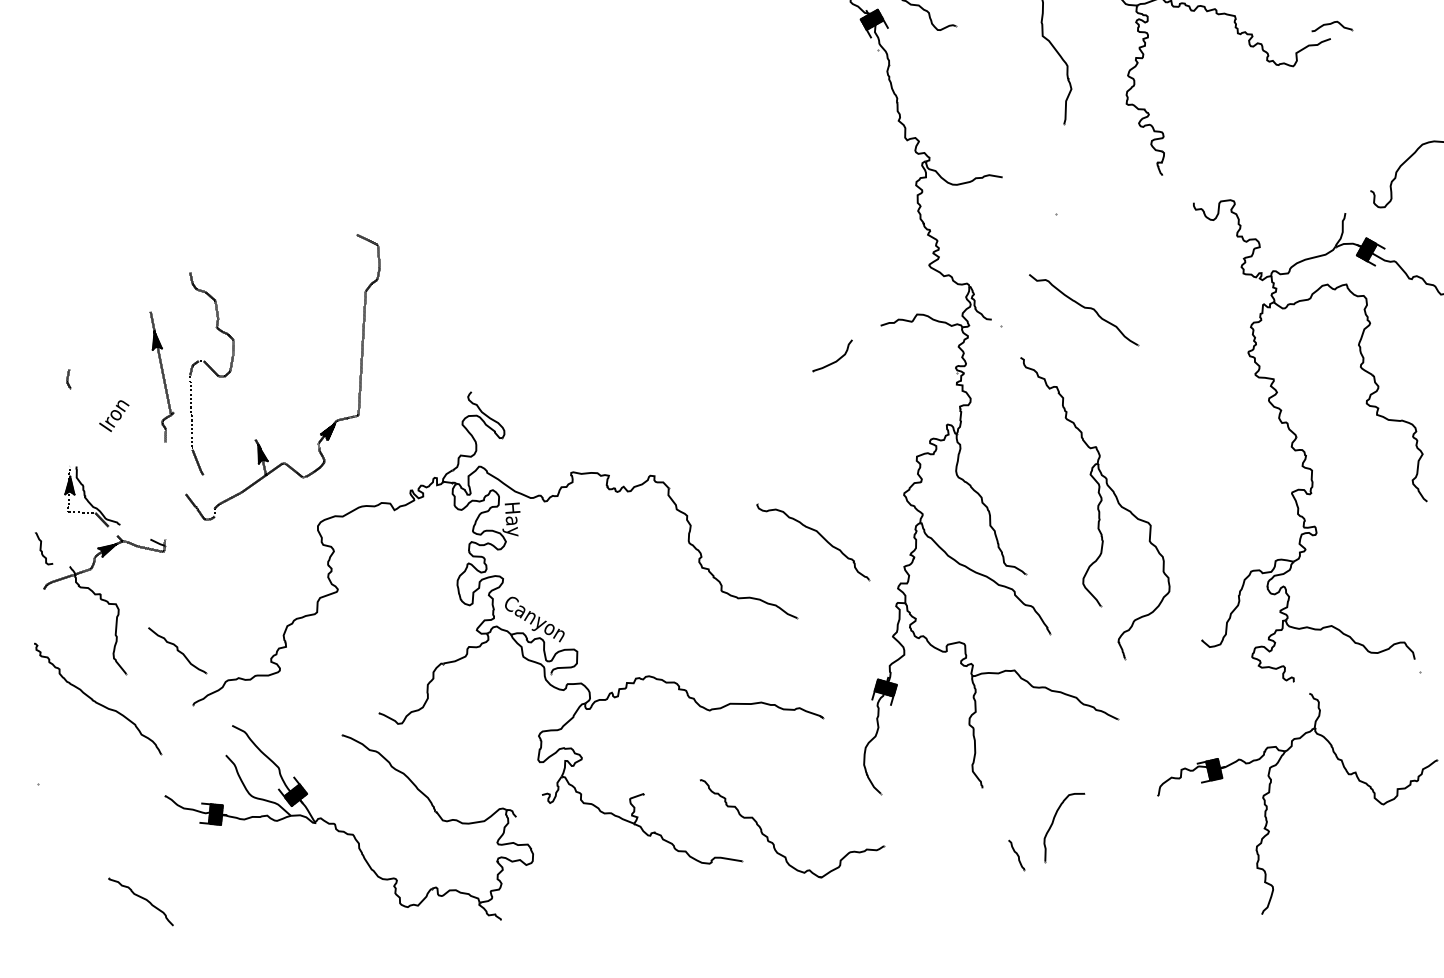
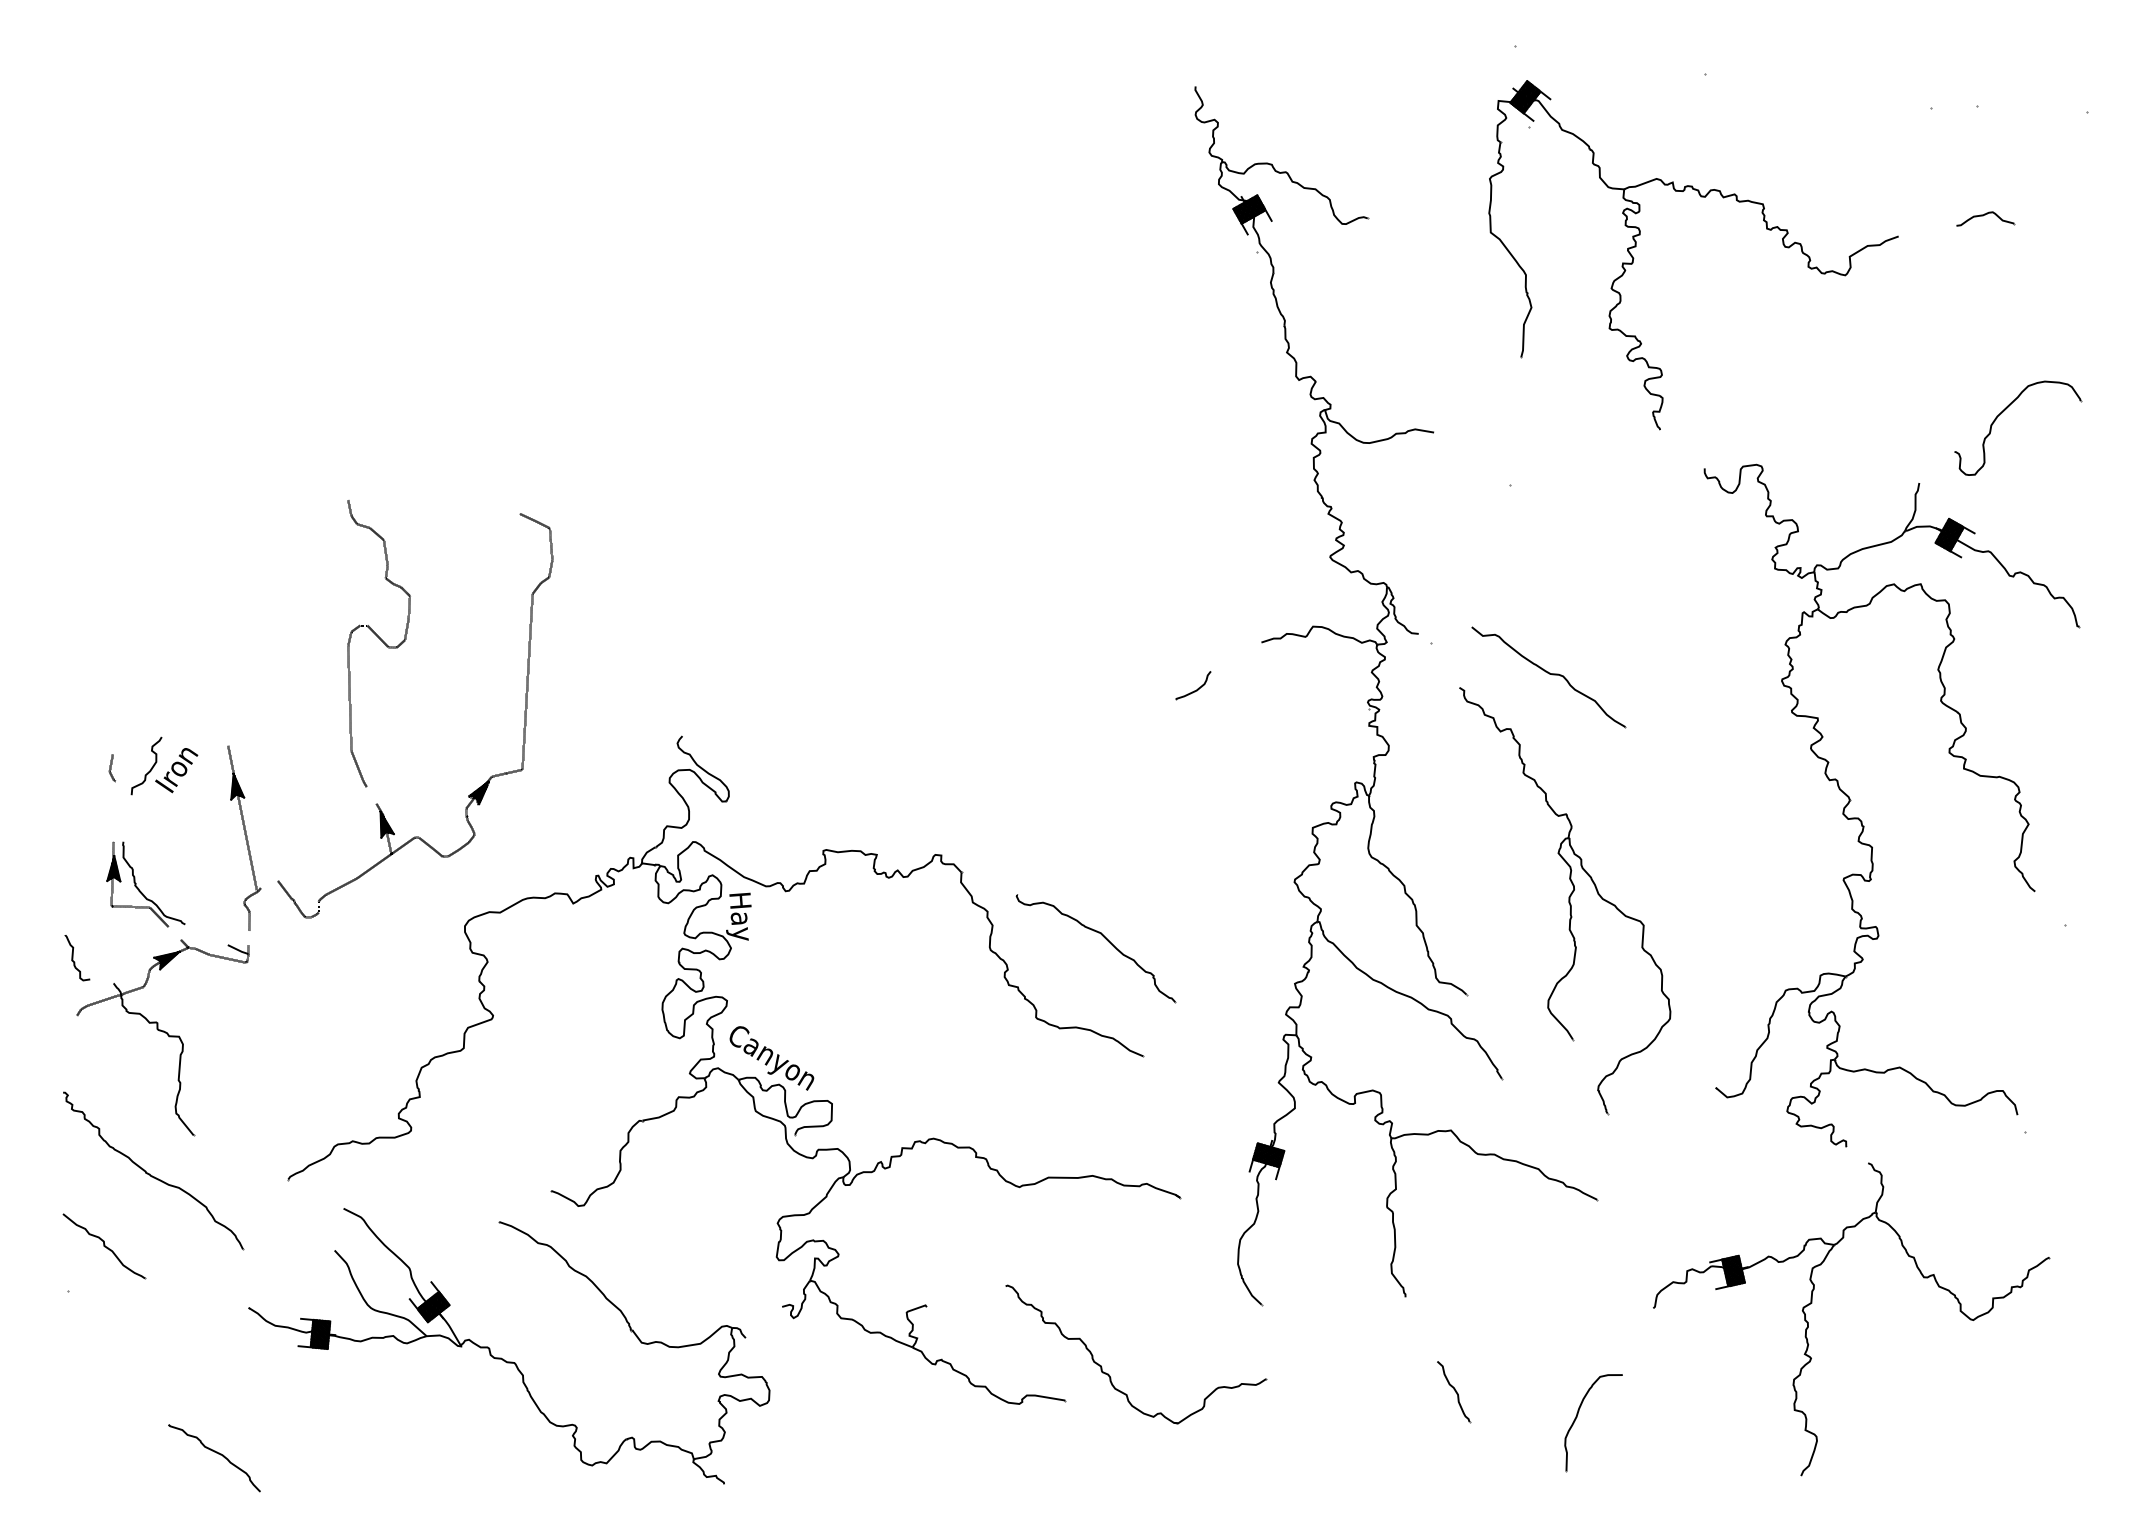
part: (1332, 26) -> (1985, 218), moved
part: (1083, 310) -> (1548, 677), moved
part: (832, 356) -> (1193, 685), size x0.62
curve: (213, 371) -> (380, 640), moved
part: (162, 376) -> (244, 837), moved
line: (68, 379) -> (111, 768), moved
curve: (95, 414) -> (150, 768), added
part: (819, 534) -> (1104, 938), moved
part: (177, 650) -> (104, 1246), moved
part: (1053, 823) -> (1577, 1417), moved
part: (1017, 855) -> (1454, 1392), size x1.43

